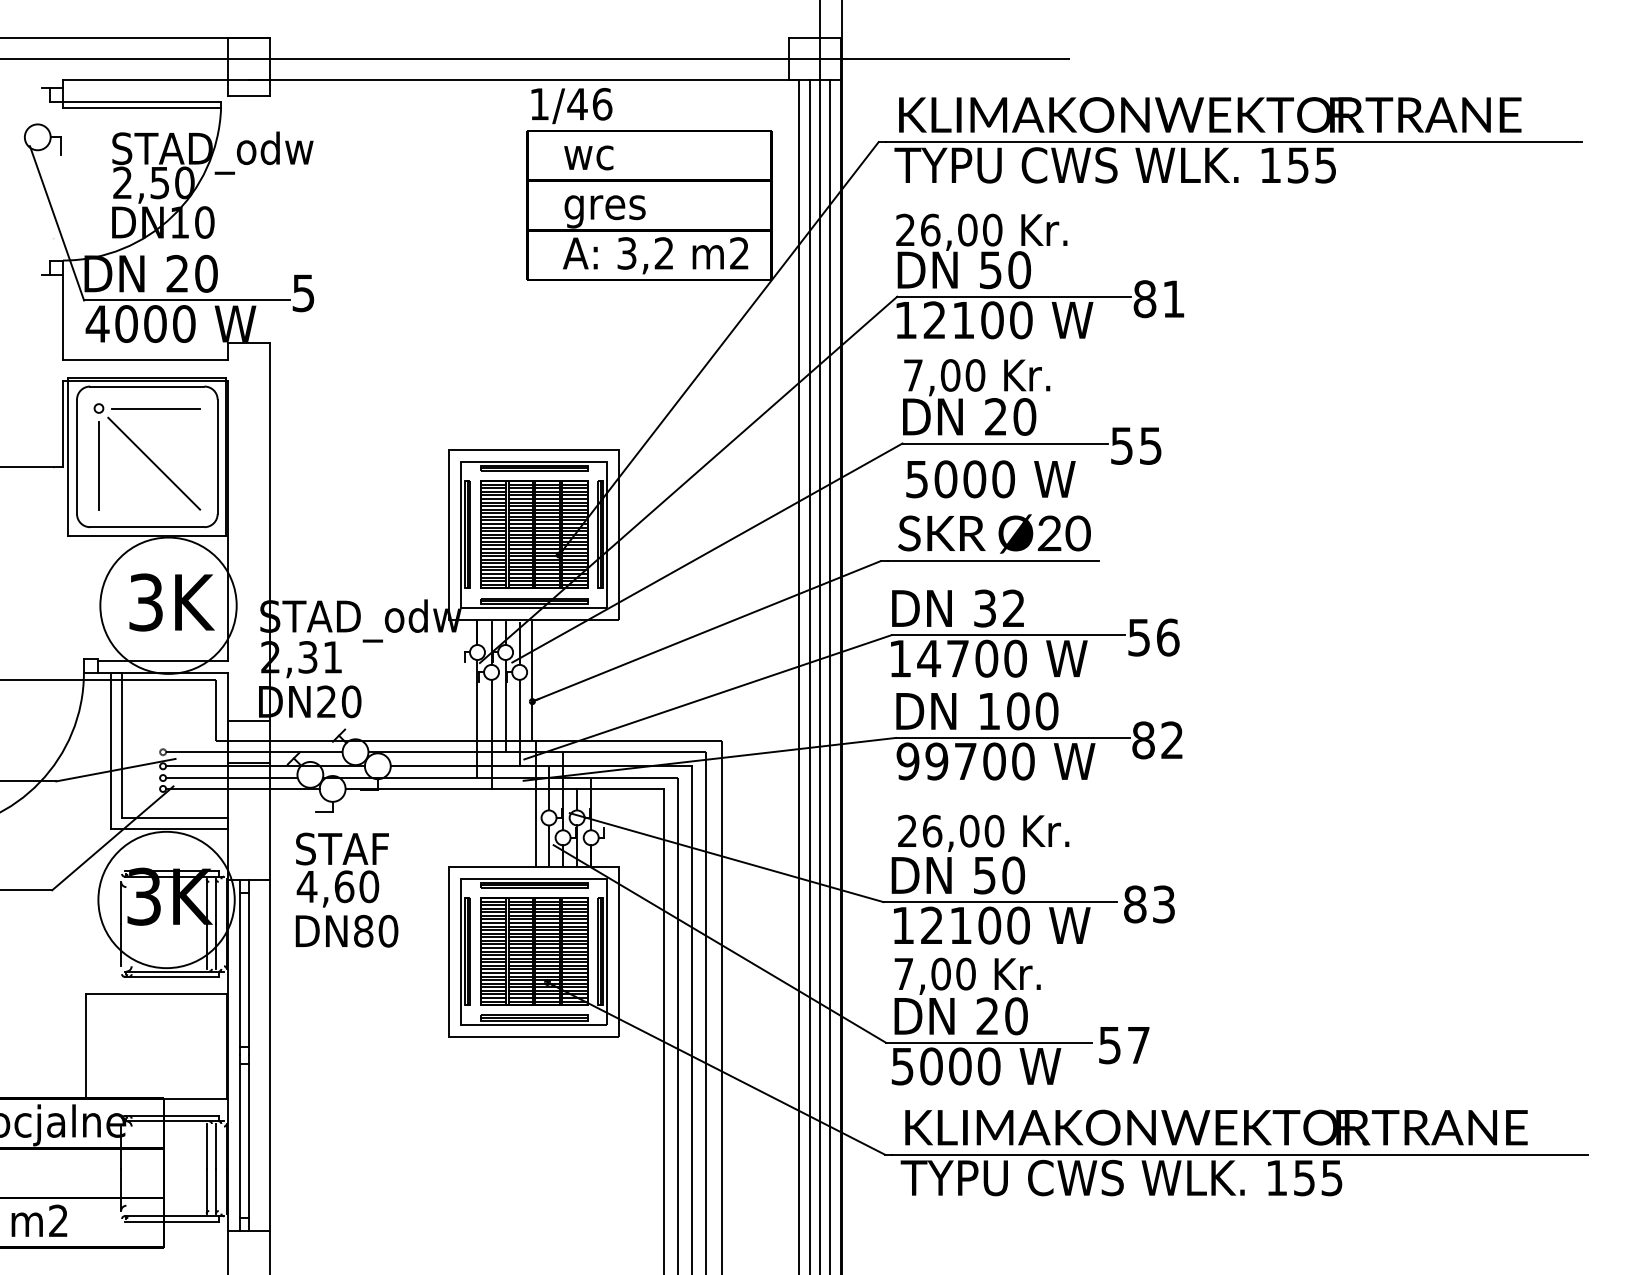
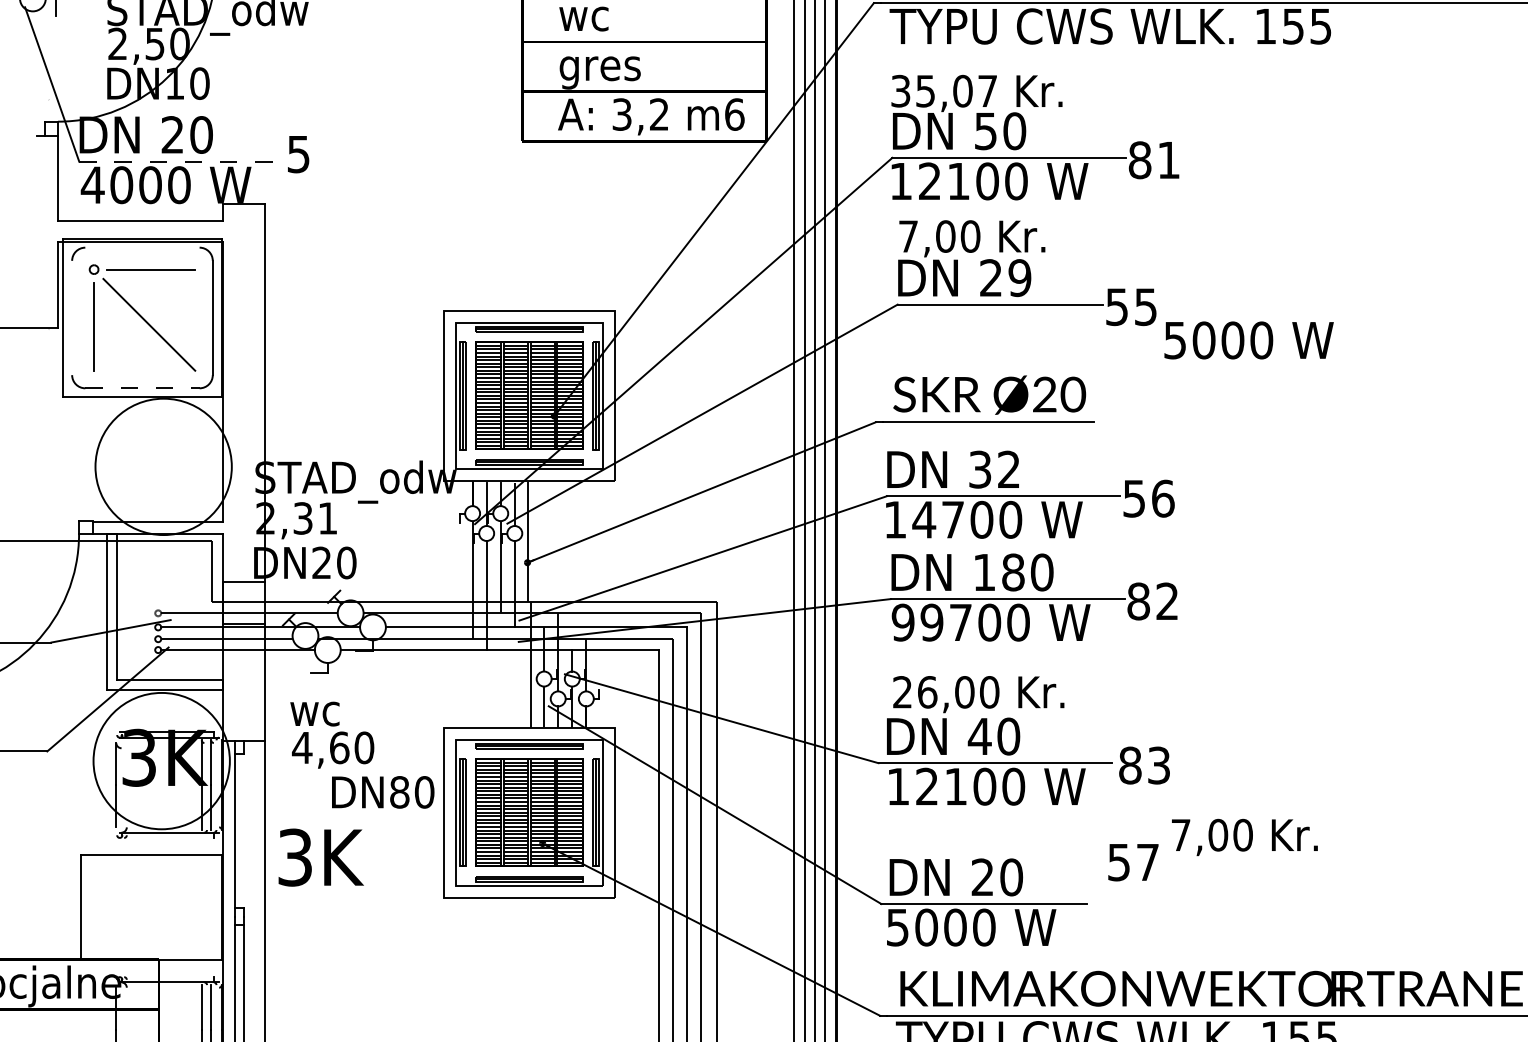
text: (949, 229) -> (944, 90), 26,00 -> 35,07
text: (739, 253) -> (734, 114), m2 -> m6
line: (186, 300) -> (181, 161), solid -> dashed
line: (147, 386) -> (142, 247), removed
text: (1024, 416) -> (1019, 277), 20 -> 29
line: (77, 456) -> (72, 317), removed
text: (990, 479) -> (1248, 340), moved
line: (147, 527) -> (142, 388), solid -> dashed
text: (171, 602) -> (320, 857), moved
text: (1018, 711) -> (1013, 572), 100 -> 180
text: (341, 848) -> (336, 709), STAF -> wc
text: (984, 875) -> (979, 736), 50 -> 40
text: (346, 930) -> (382, 791), moved
line: (248, 969) -> (243, 830), removed
text: (967, 975) -> (1244, 836), moved
line: (171, 976) -> (166, 837), removed
text: (1124, 1045) -> (1133, 862), moved
line: (171, 1116) -> (166, 977), removed

